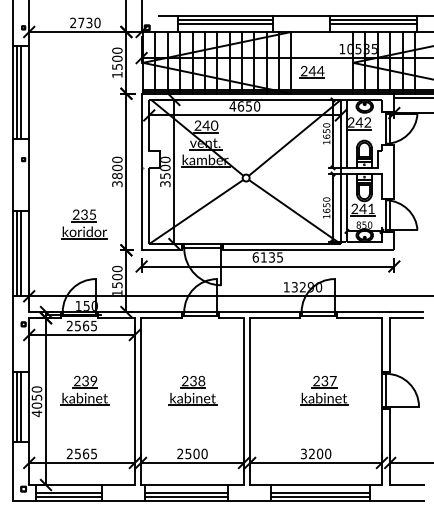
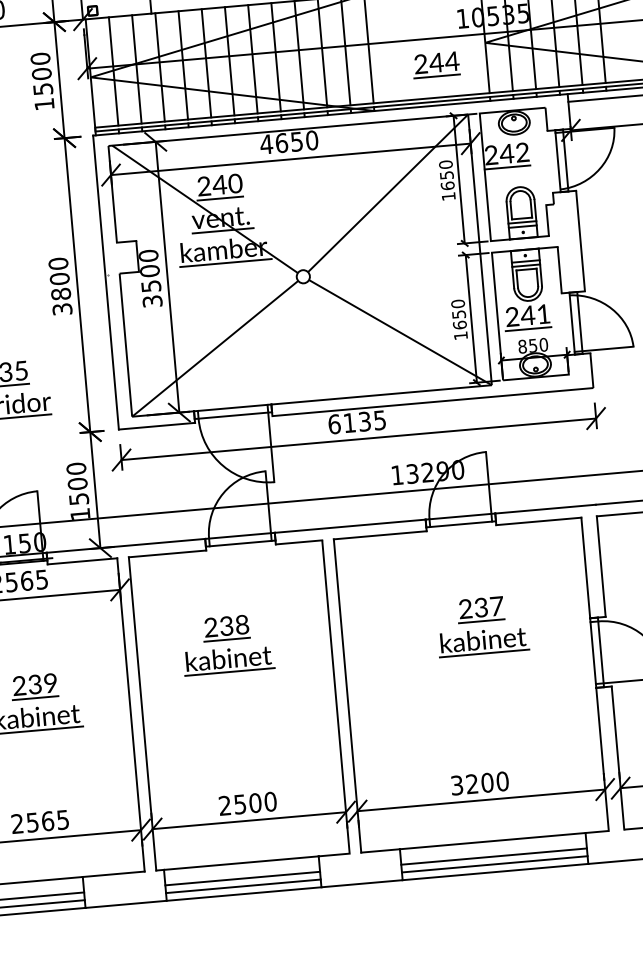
part: (311, 72) -> (434, 65), moved
part: (192, 390) -> (226, 643), moved
part: (324, 390) -> (482, 625), moved

